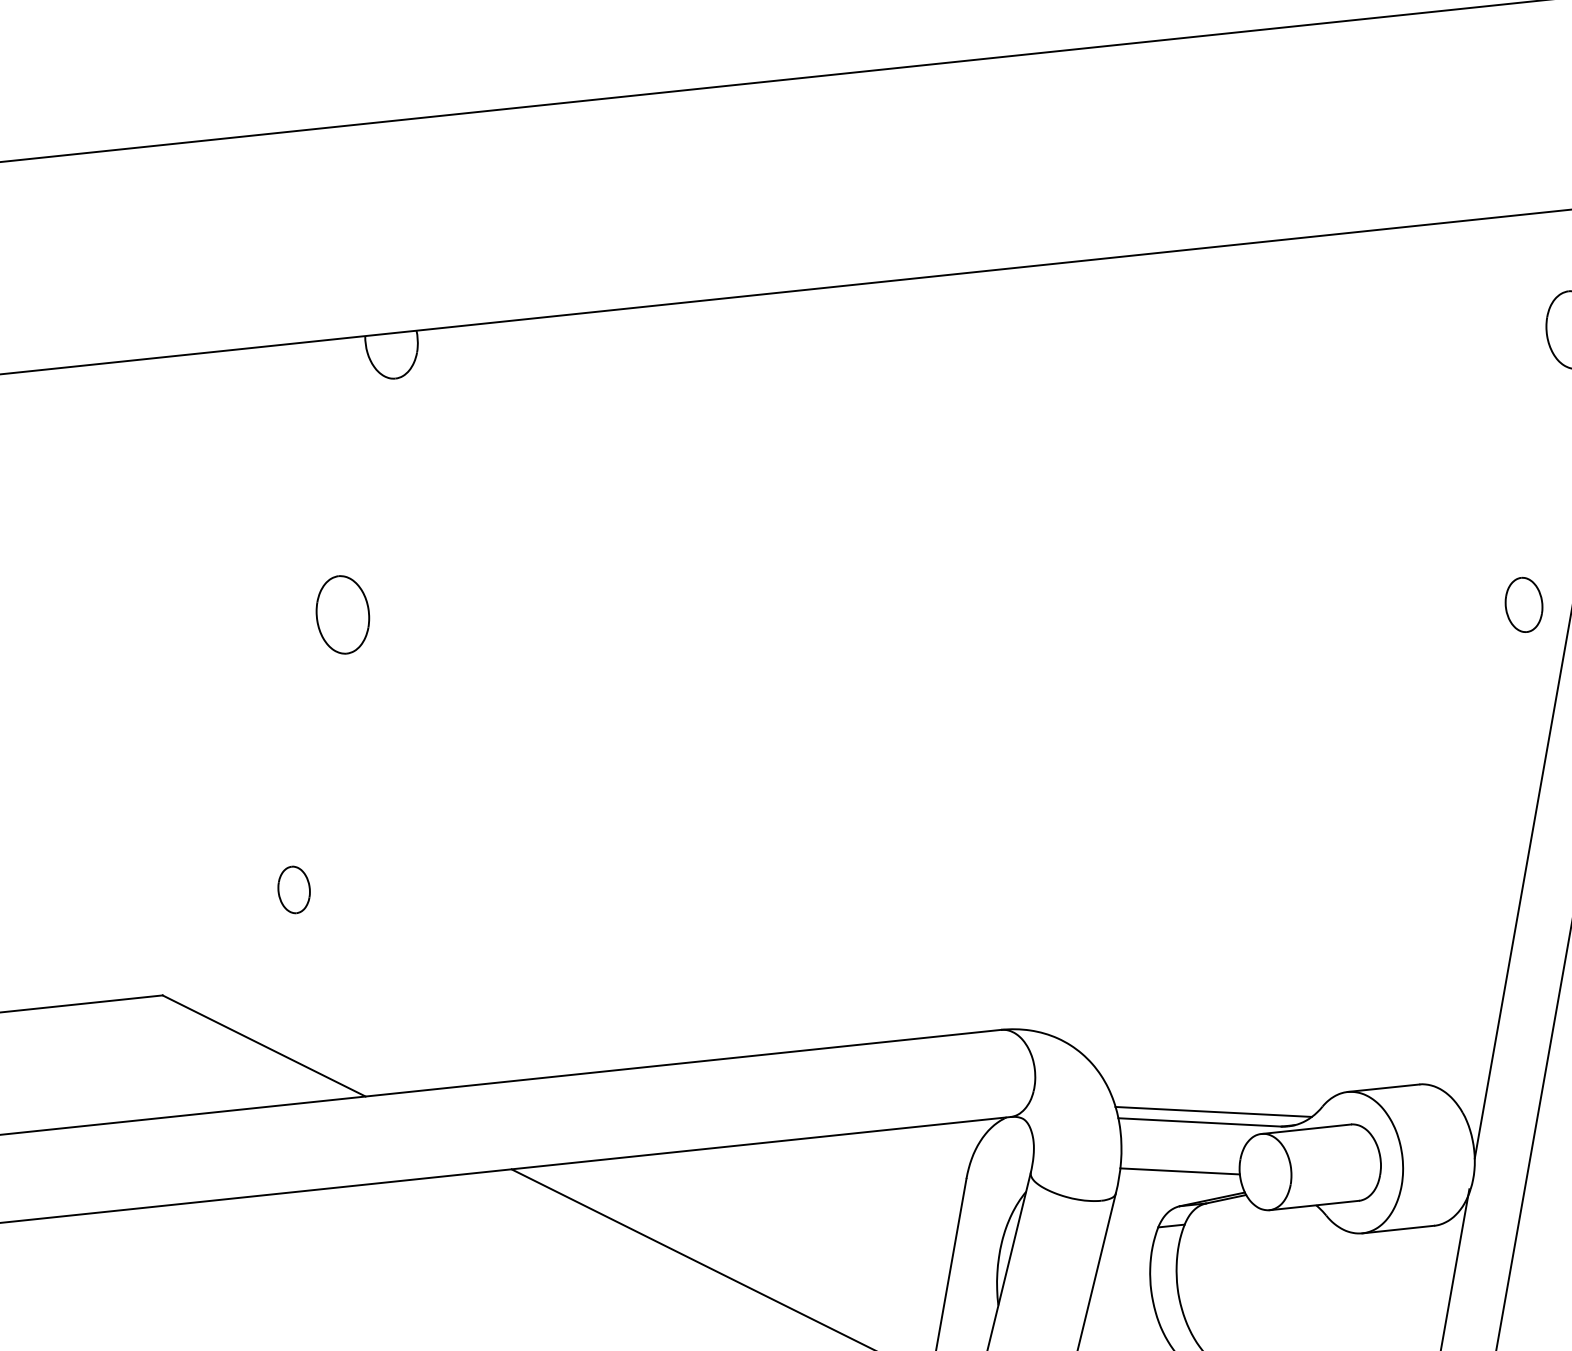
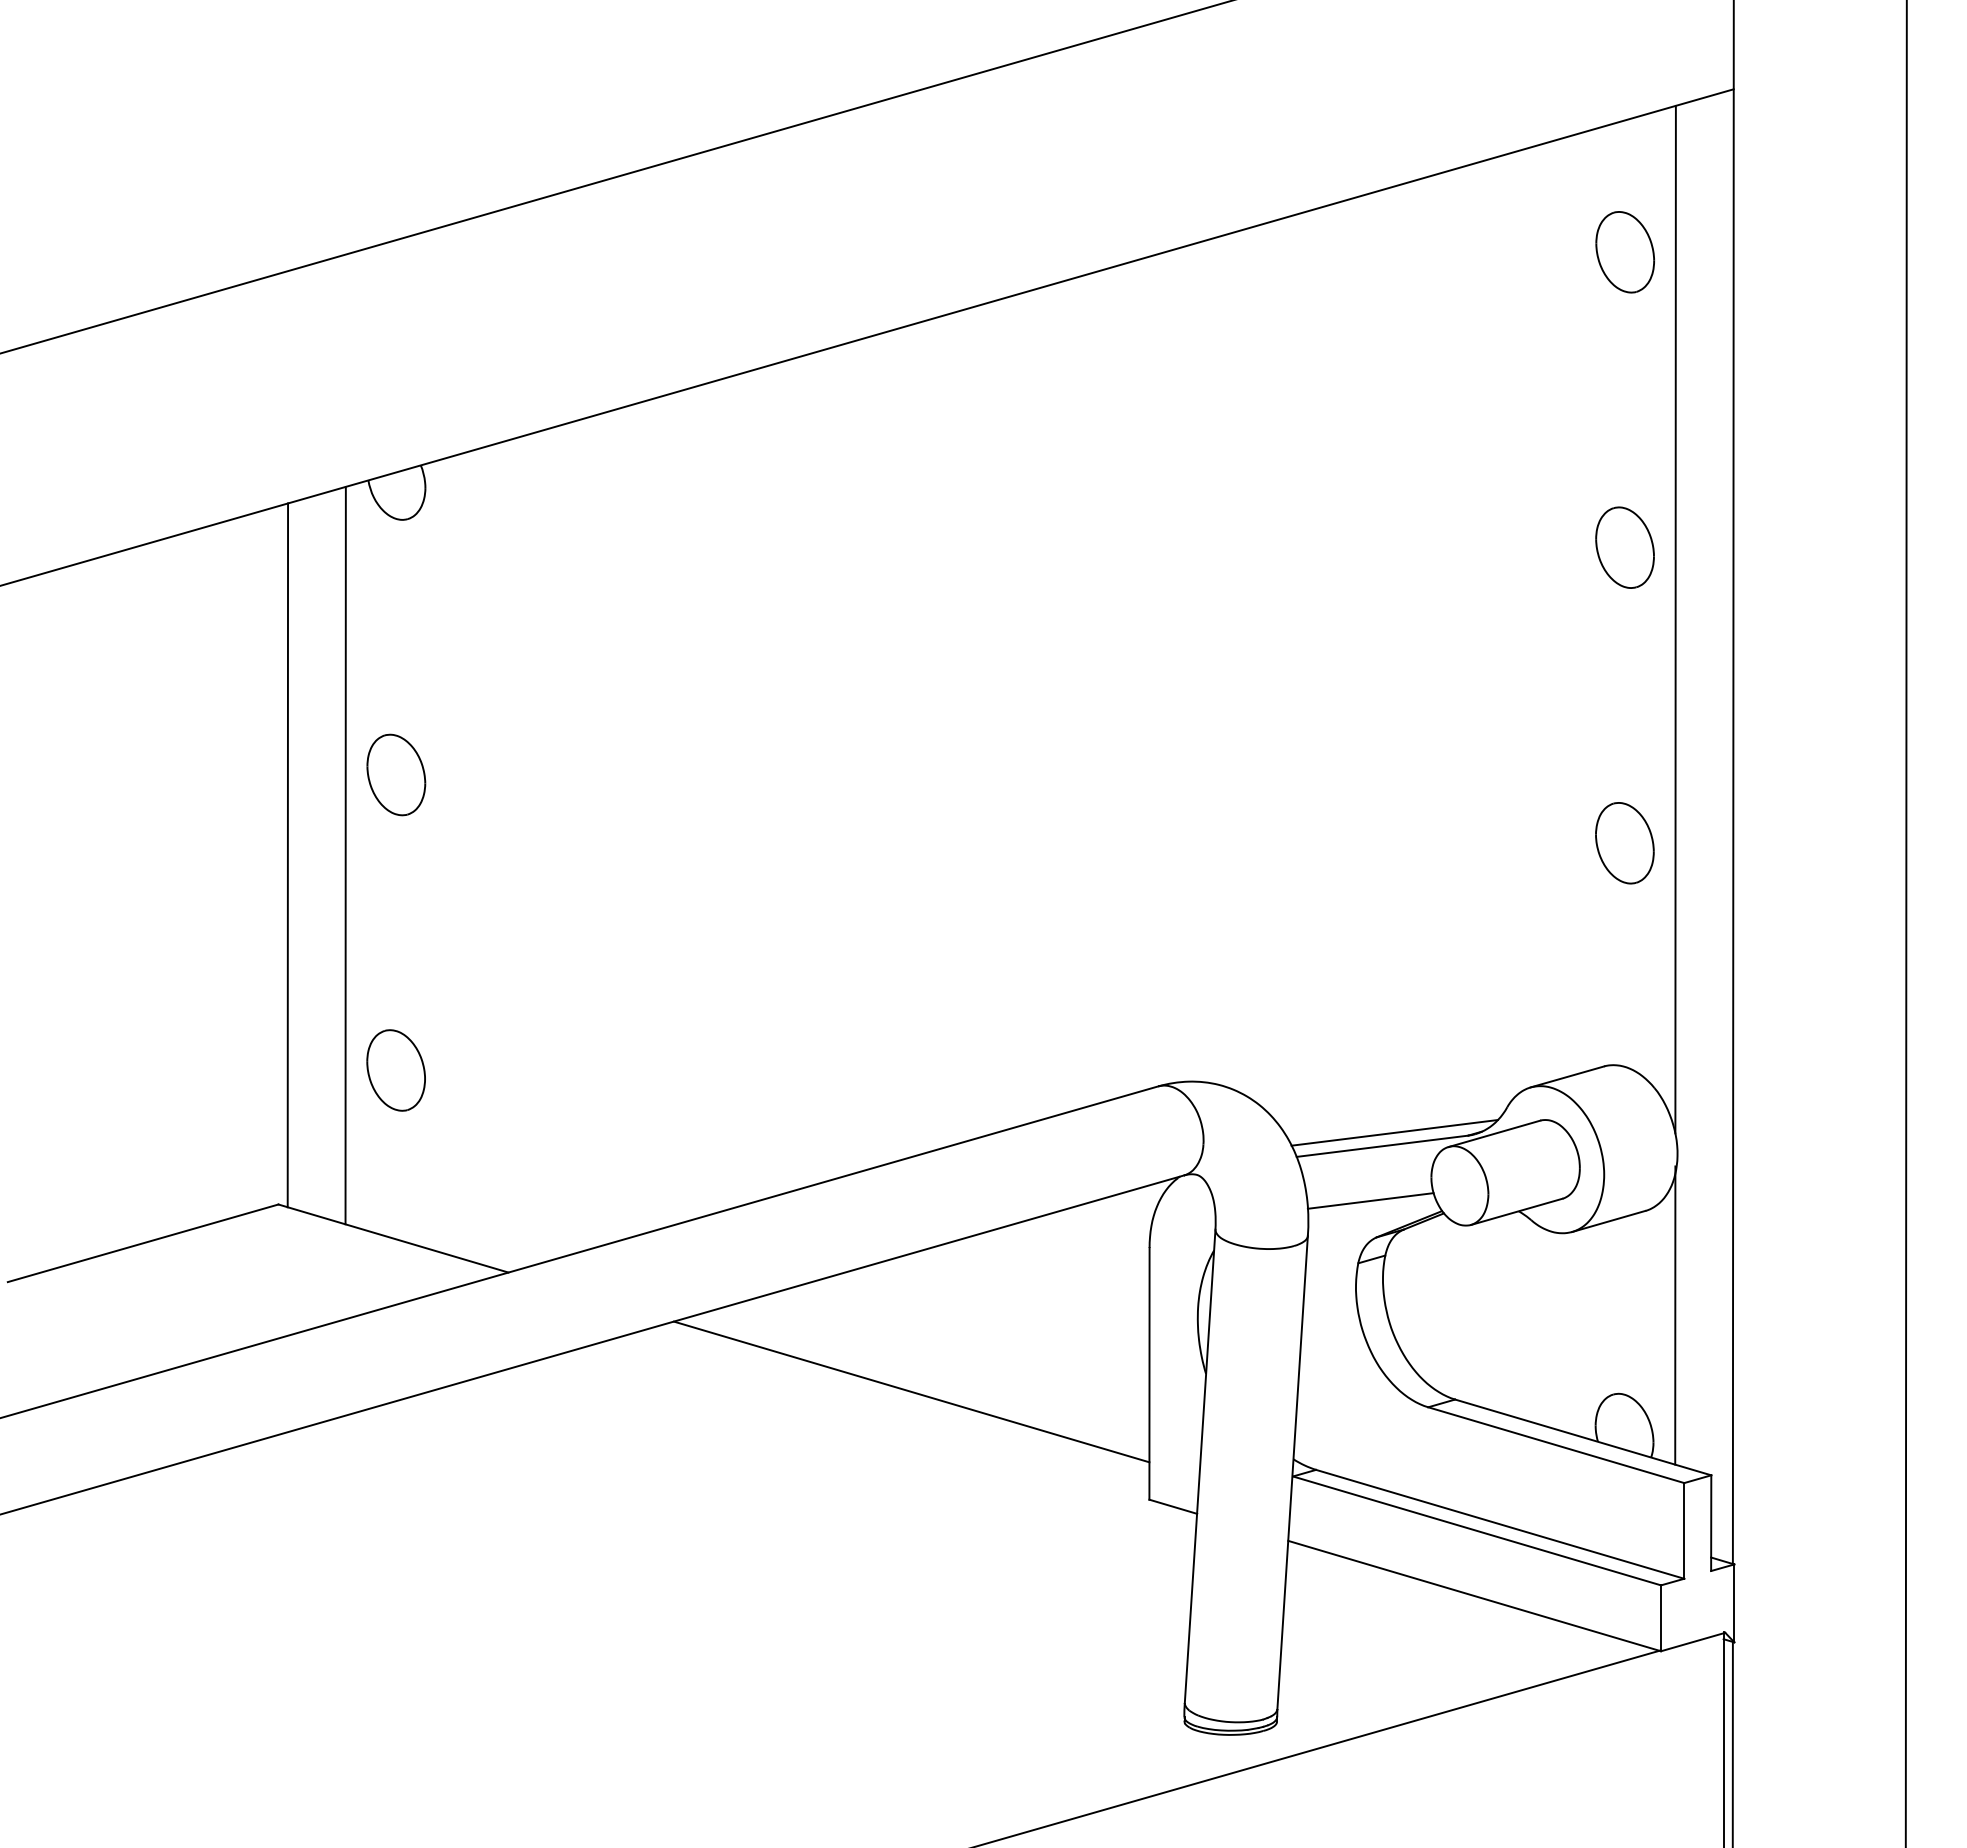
part: (1523, 604) -> (1624, 547), size x1.43
line: (228, 671) -> (287, 855), added
line: (282, 681) -> (345, 855), added
part: (1474, 880) -> (1624, 843), added
part: (293, 889) -> (395, 1070), size x1.67

